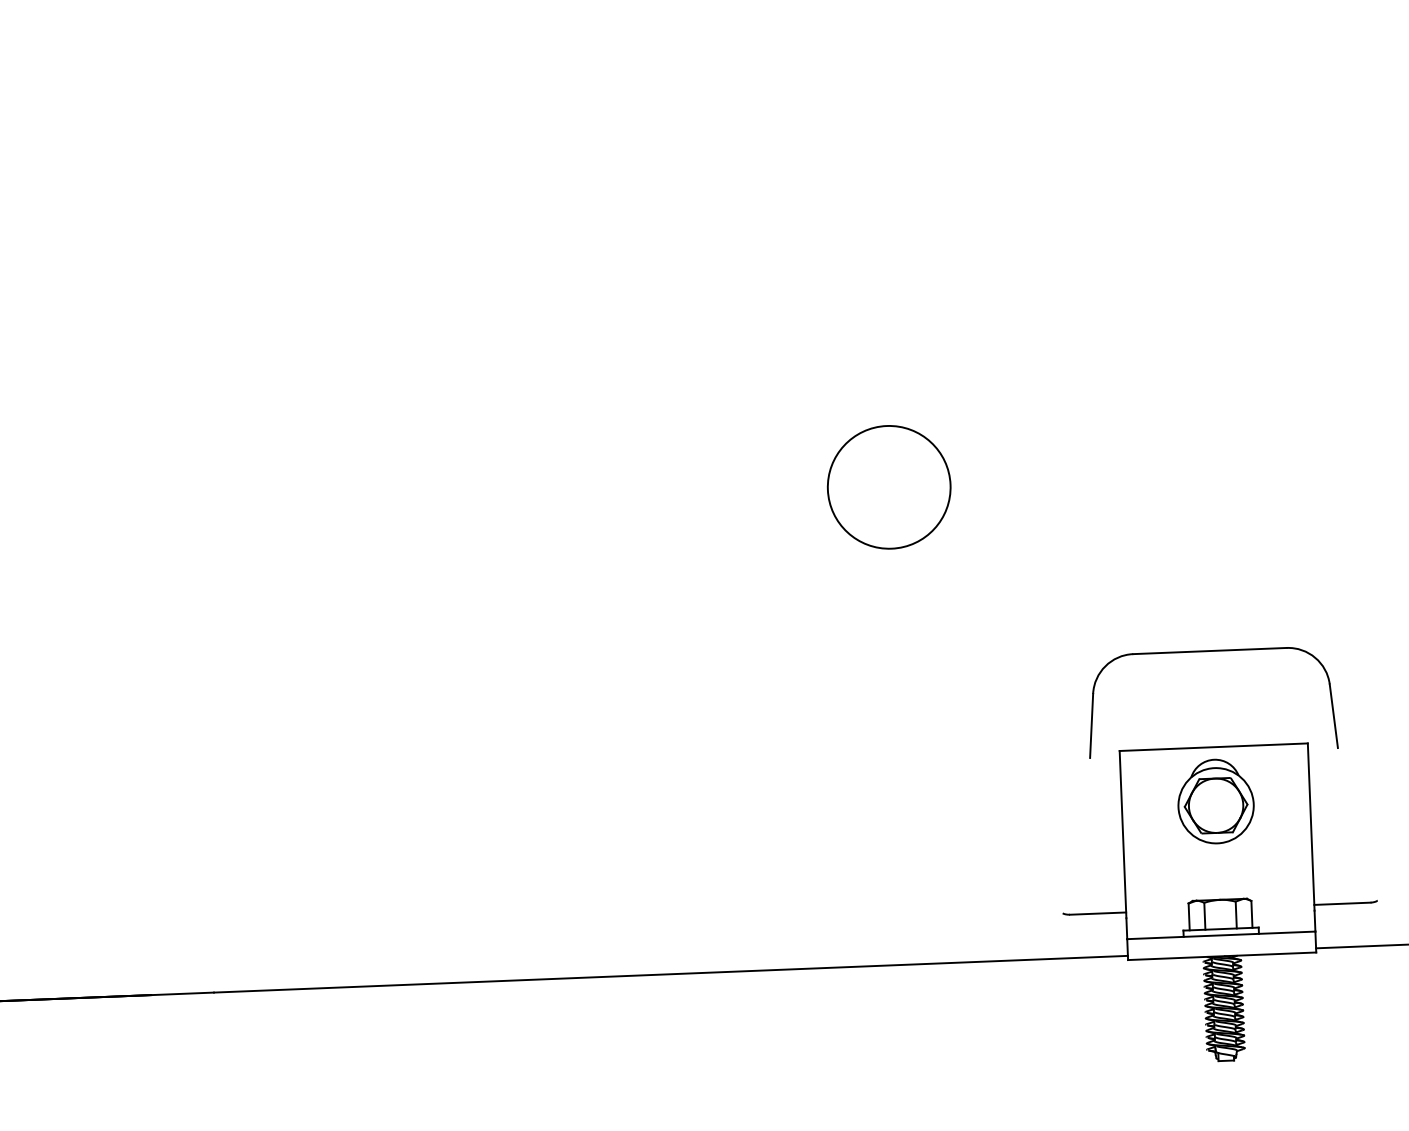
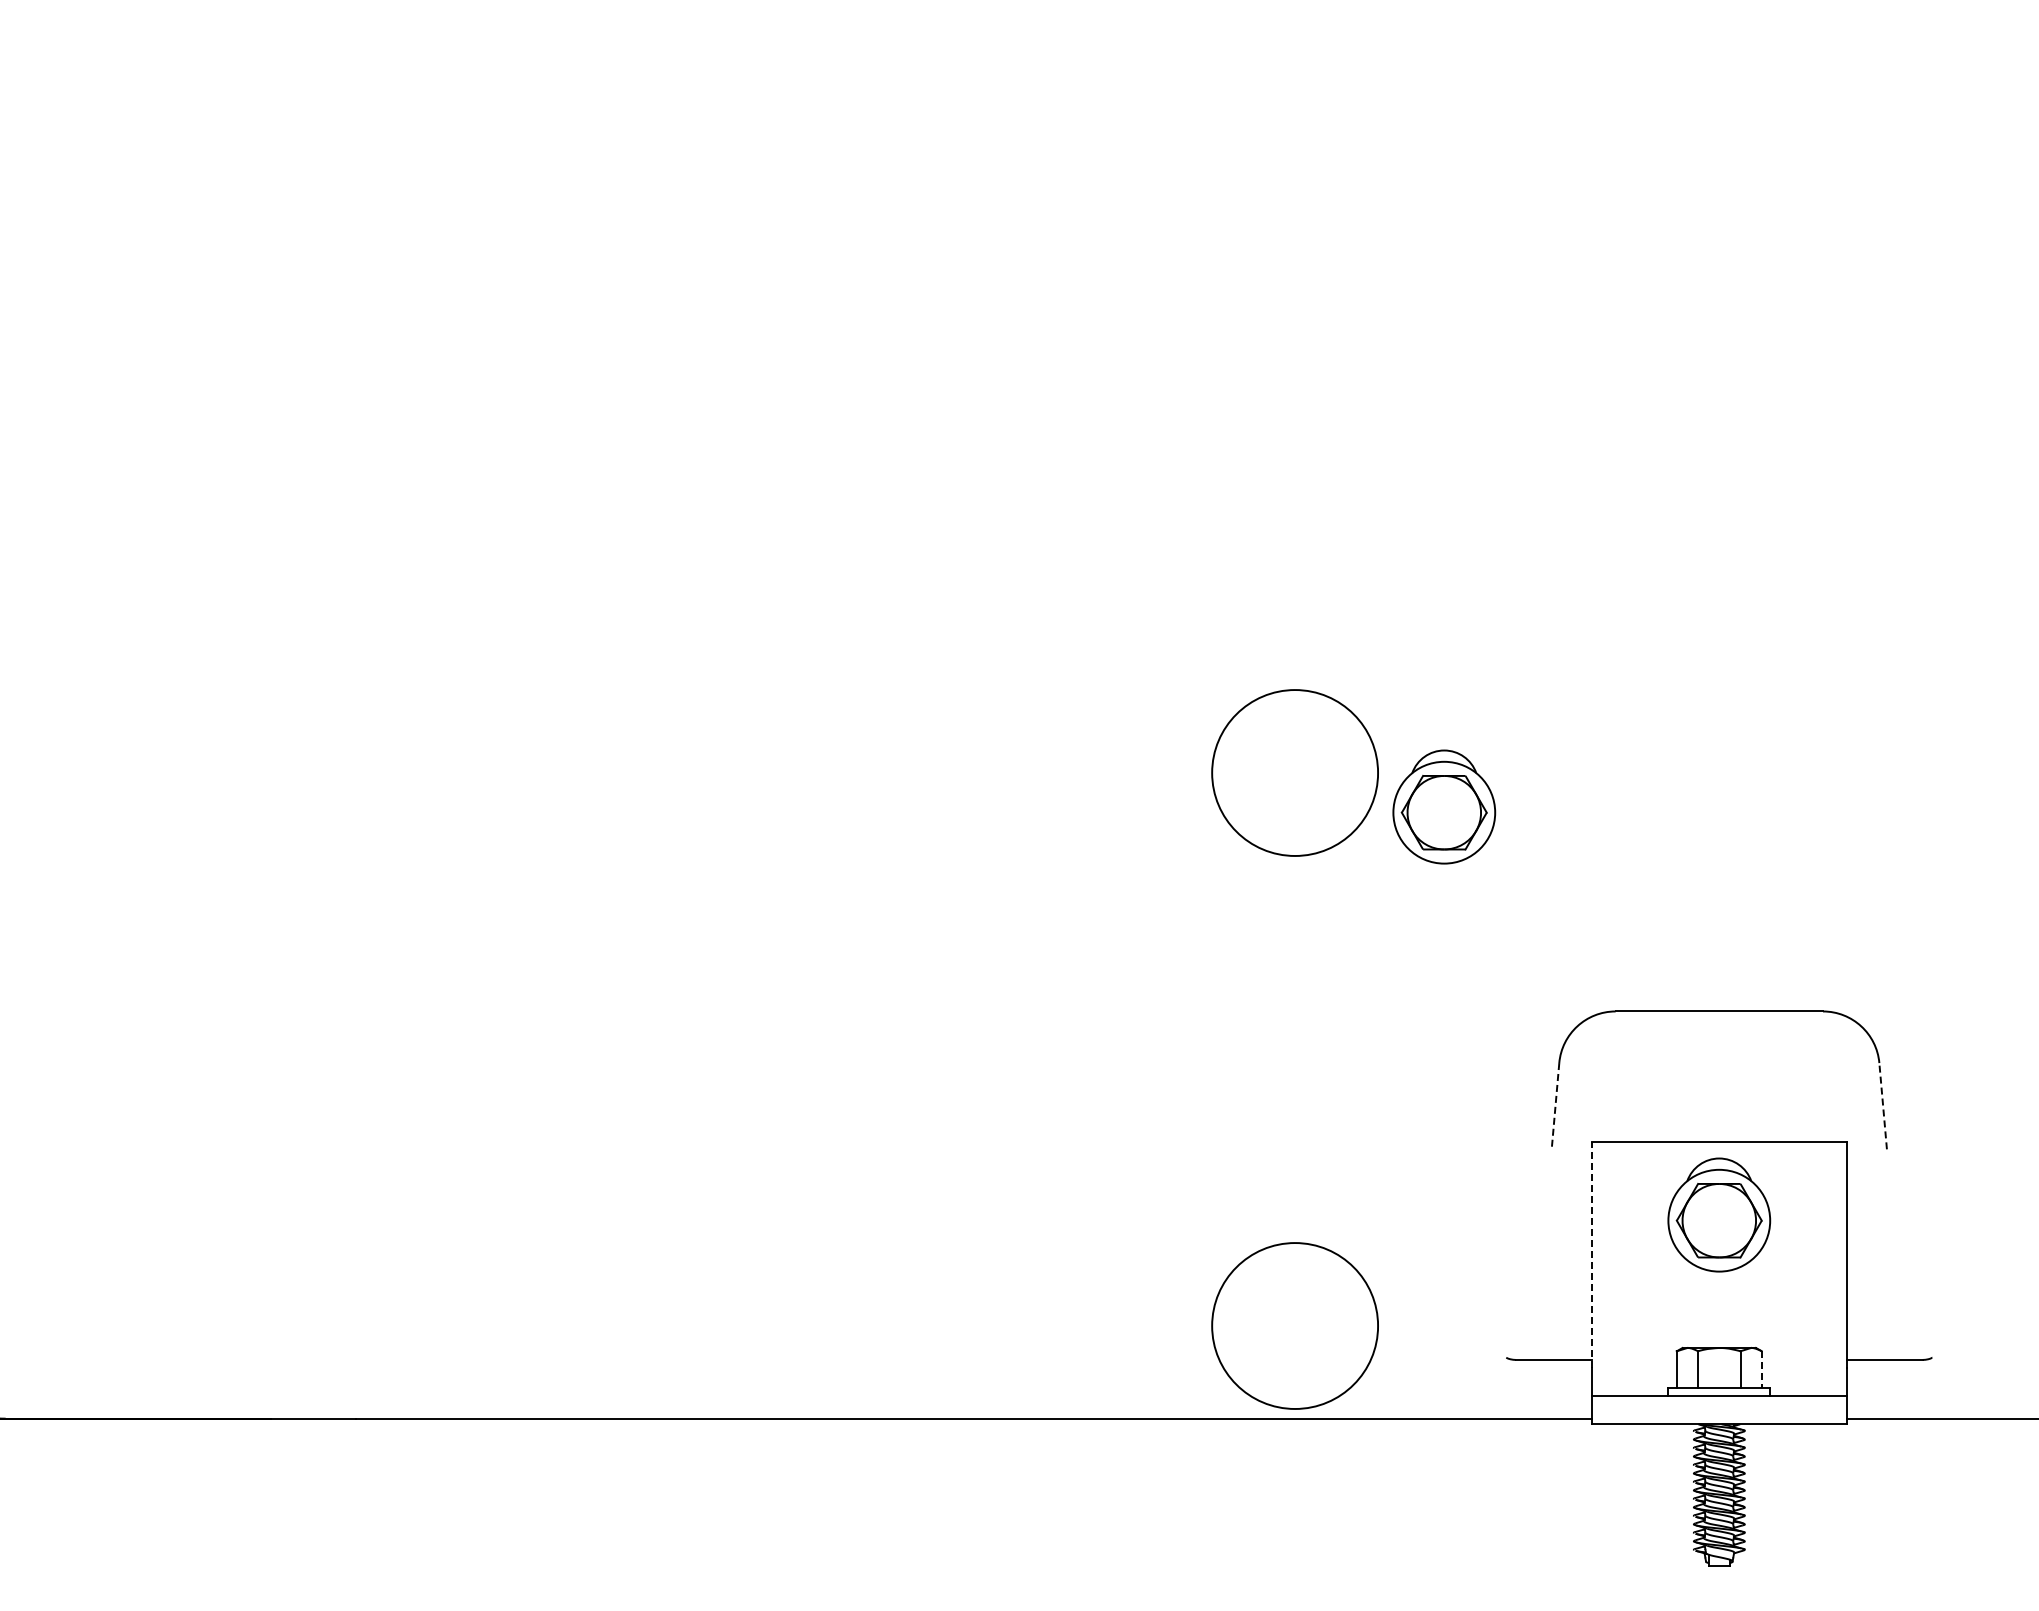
part: (1000, 507) -> (1444, 806), added
line: (1334, 715) -> (1883, 1105), solid -> dashed
line: (1091, 726) -> (1555, 1106), solid -> dashed
line: (1123, 834) -> (1592, 1254), solid -> dashed
part: (905, 895) -> (1294, 1325), added
line: (1251, 914) -> (1761, 1369), solid -> dashed

